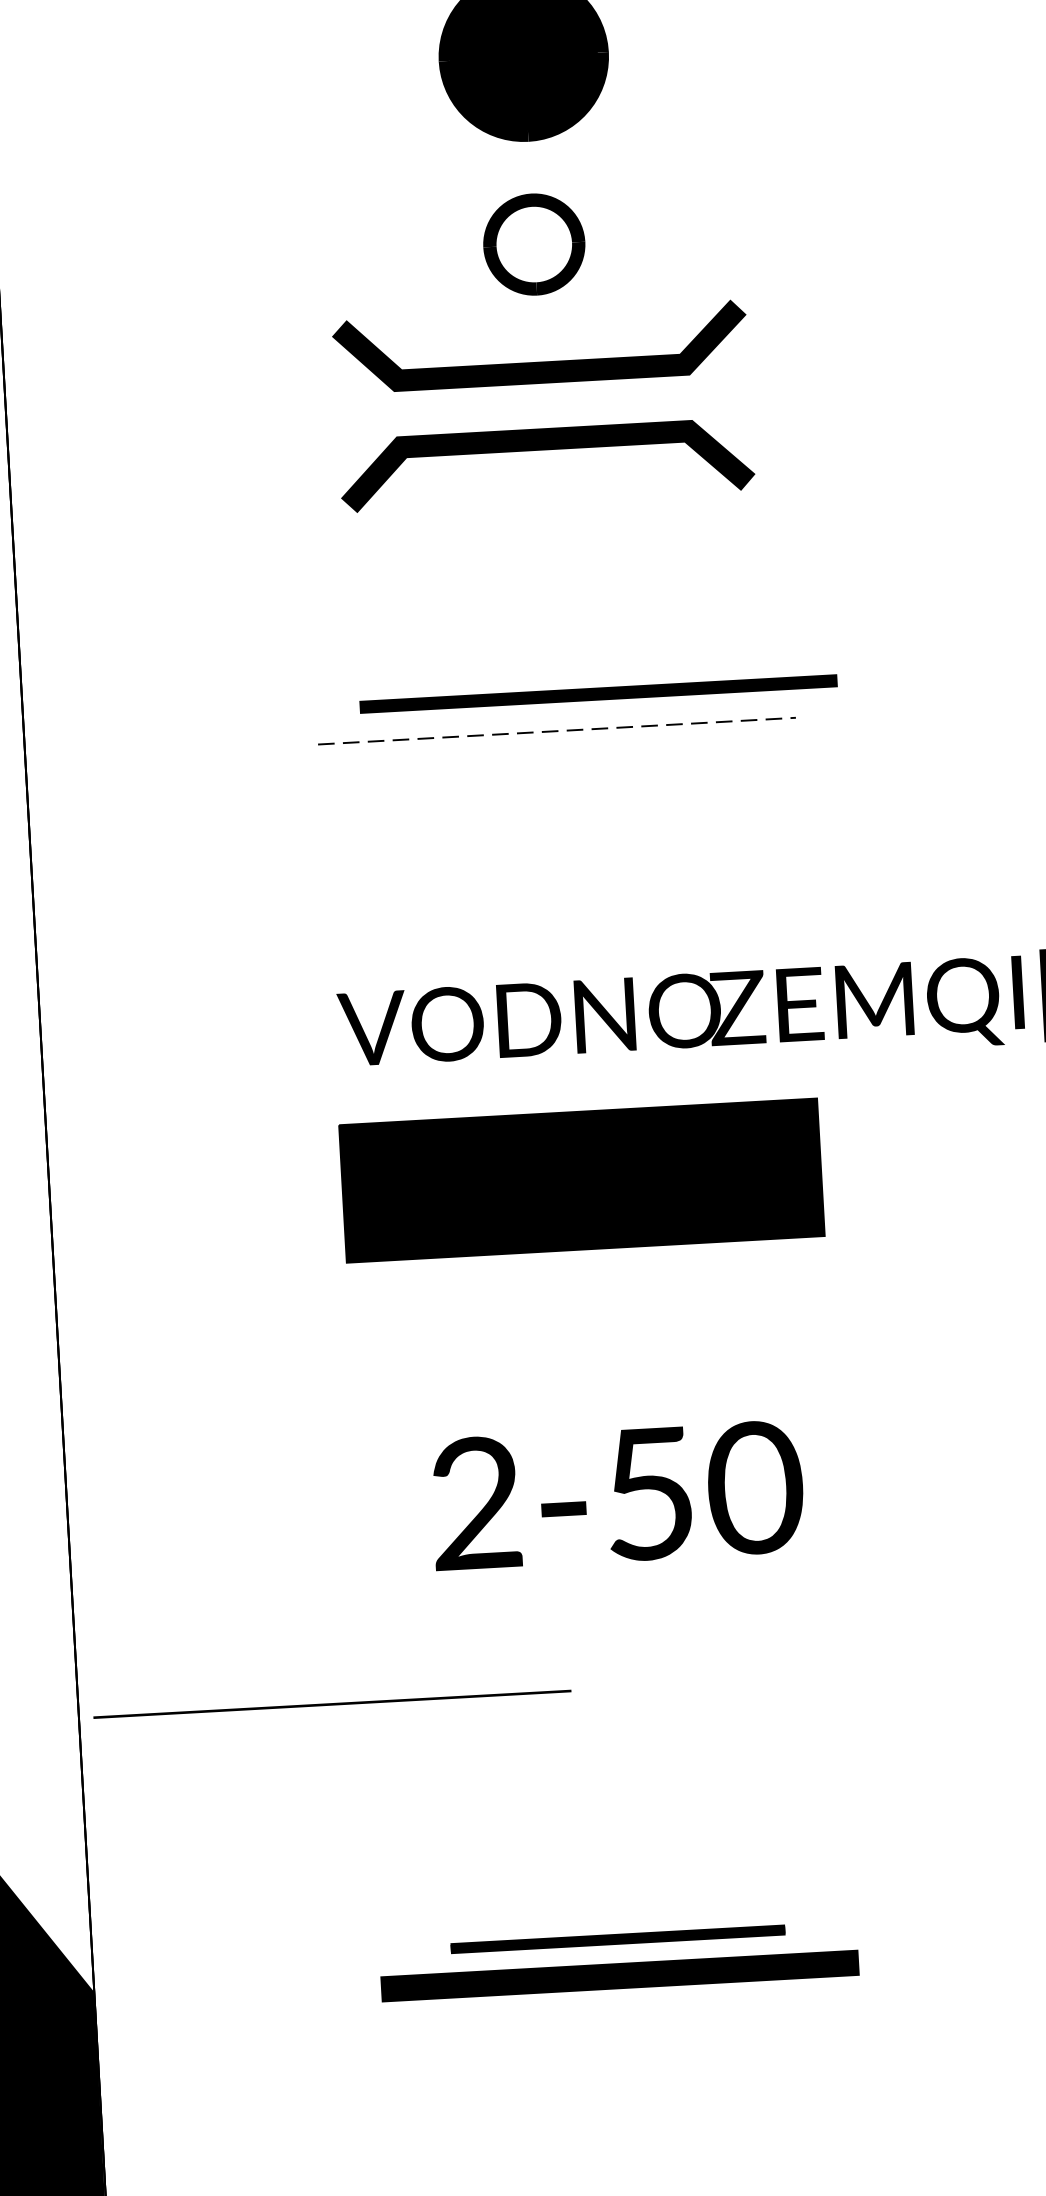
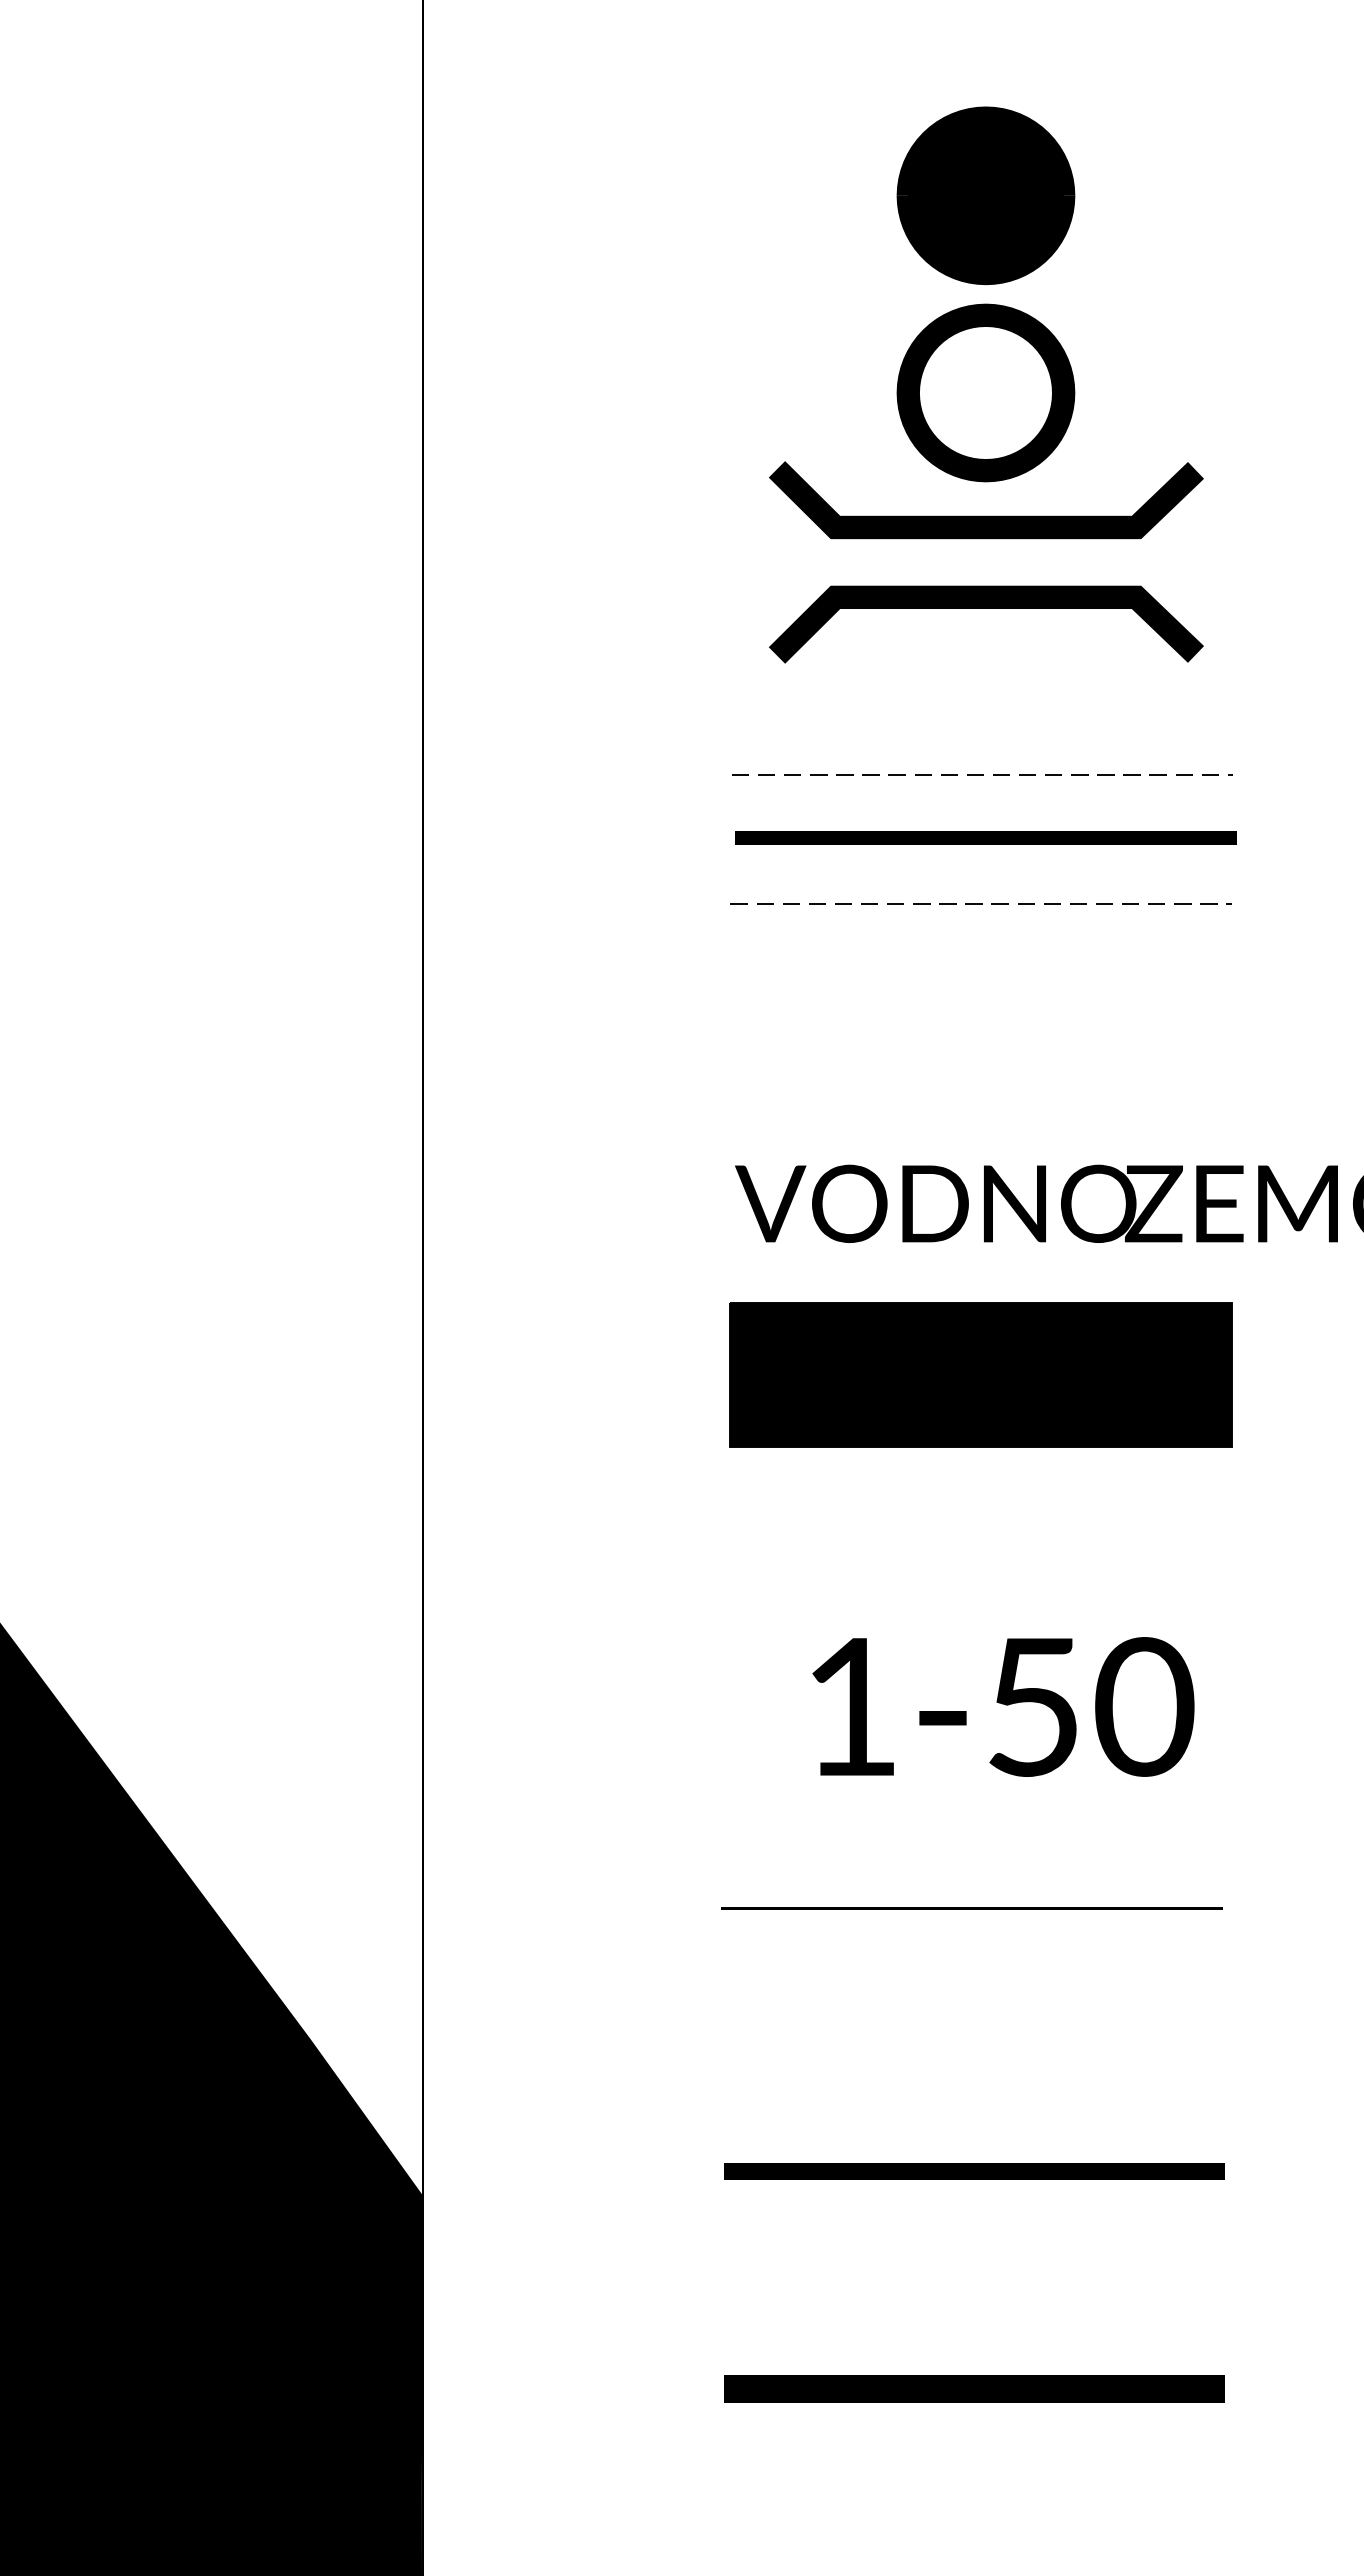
part: (533, 244) -> (985, 392), size x1.67
line: (551, 608) -> (982, 774), added
line: (598, 693) -> (985, 837), moved
text: (475, 1503) -> (850, 1706), 2-50 -> 1-50
line: (331, 1704) -> (971, 1908), moved
part: (618, 1939) -> (974, 2171), size x1.43
line: (620, 1975) -> (974, 2388), moved

